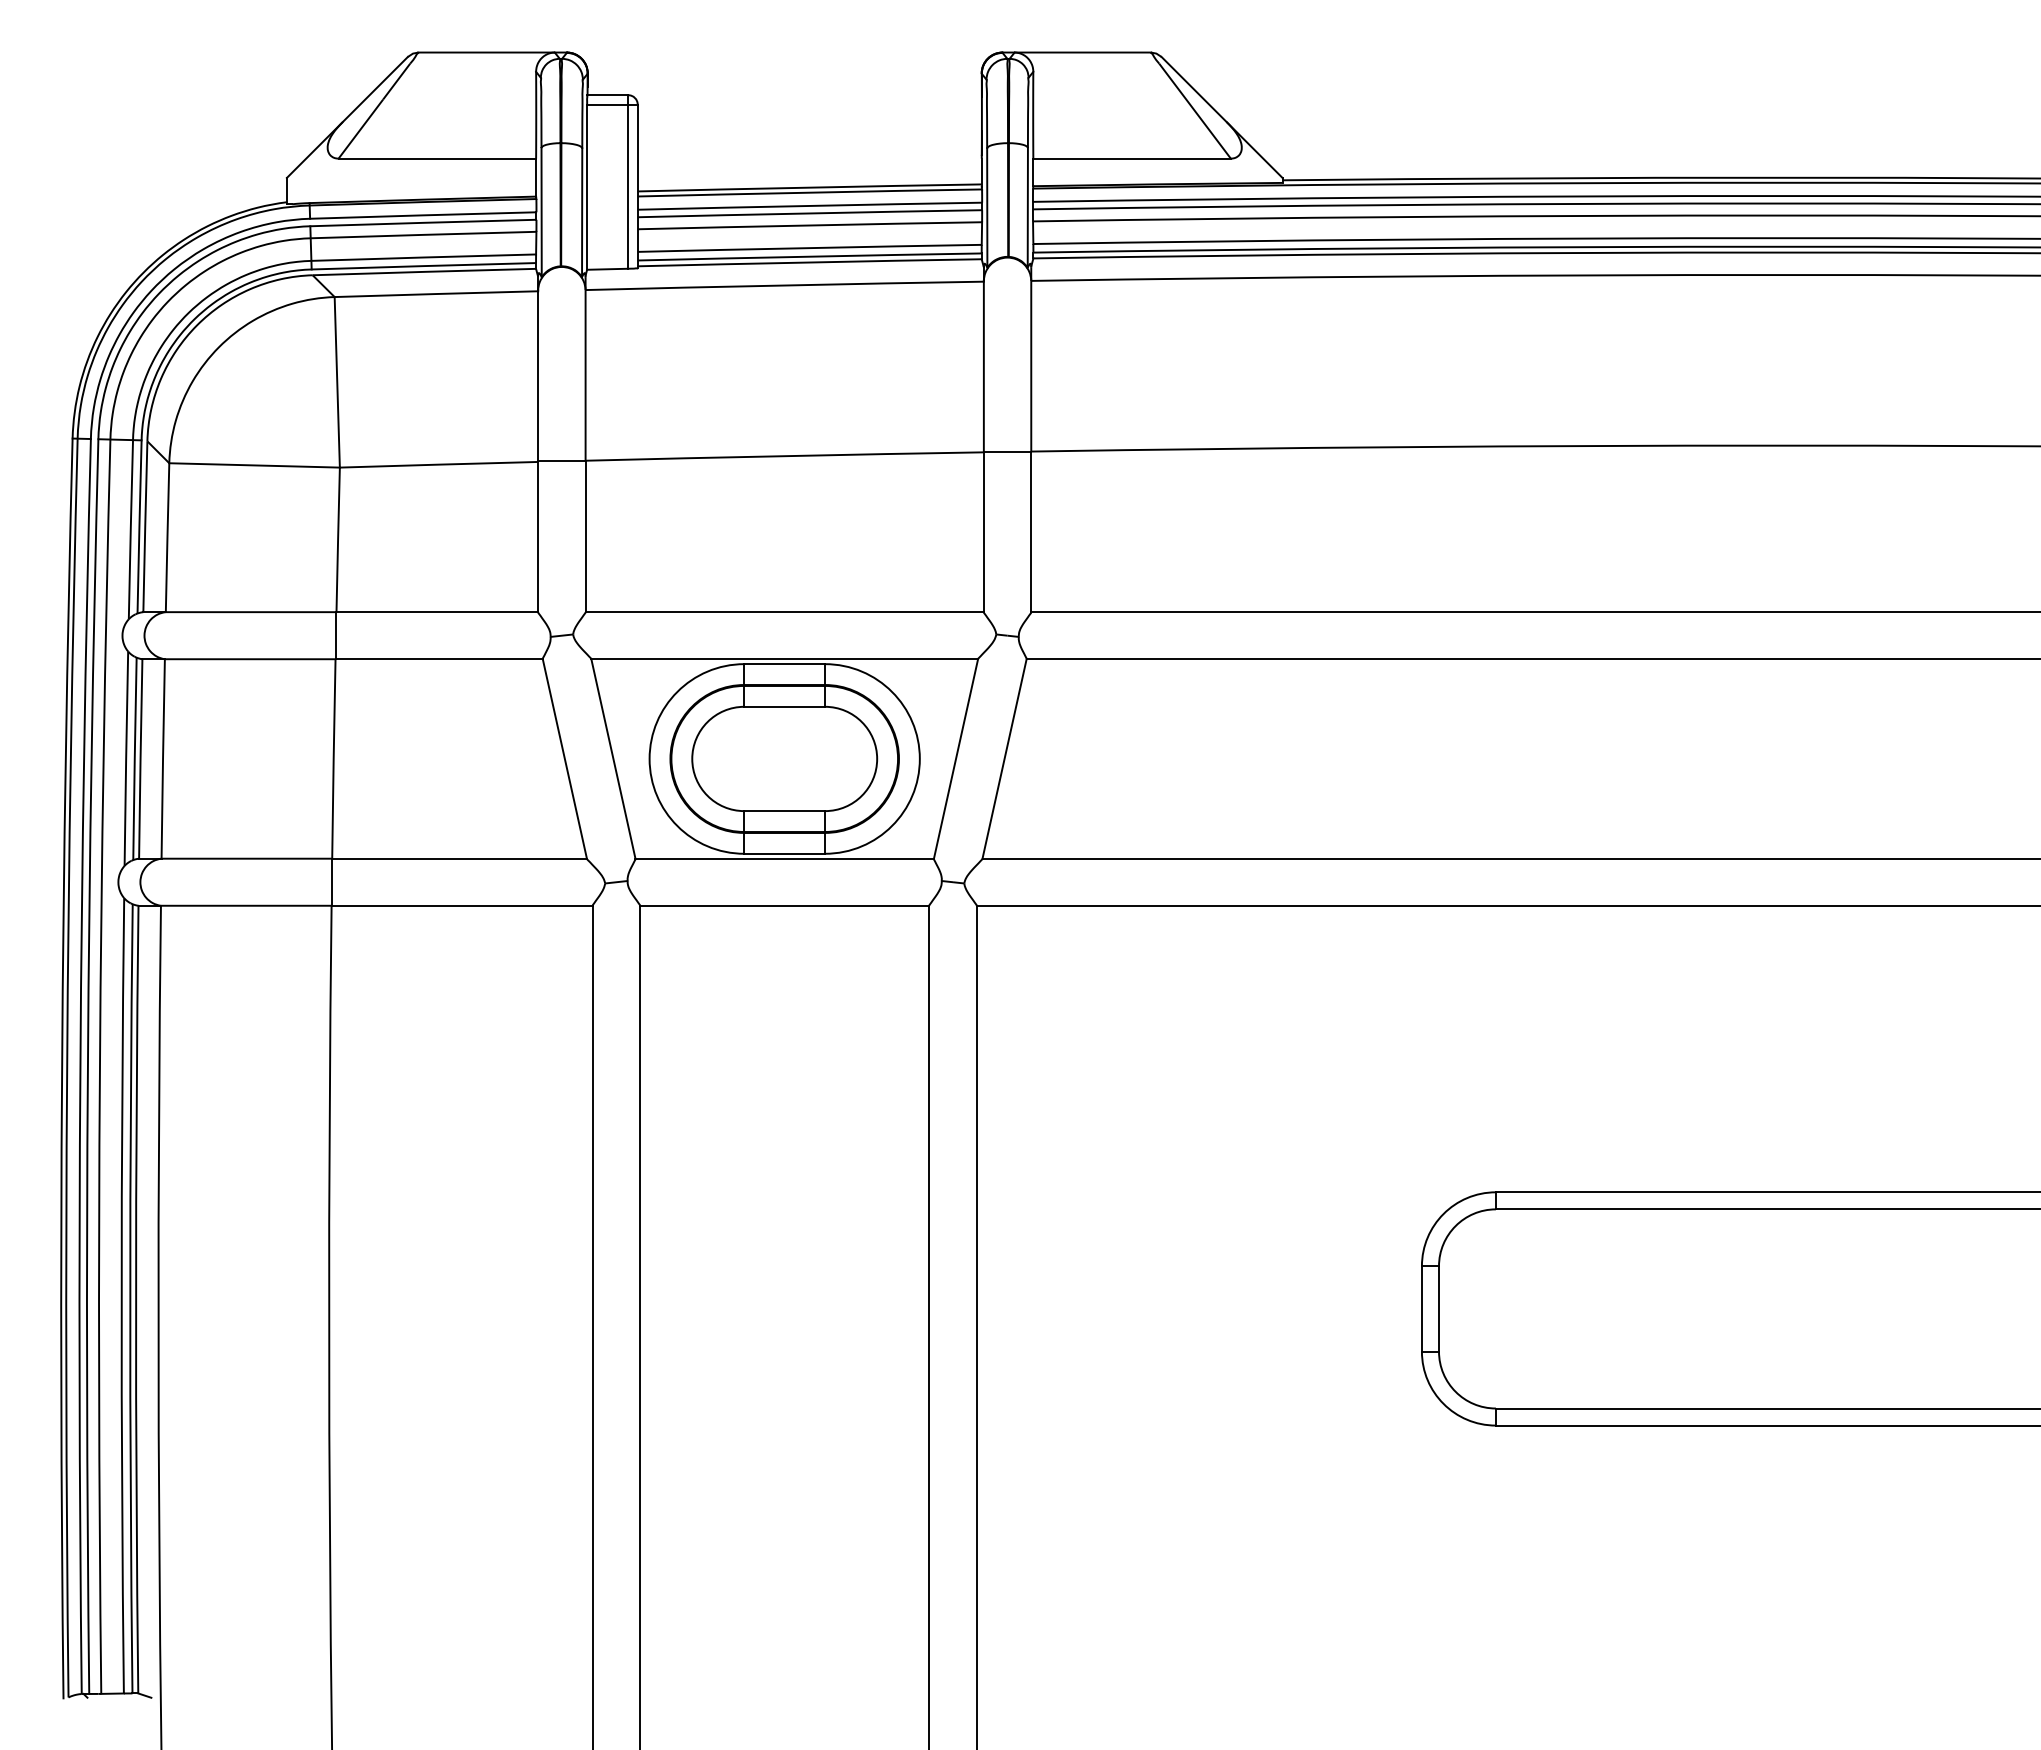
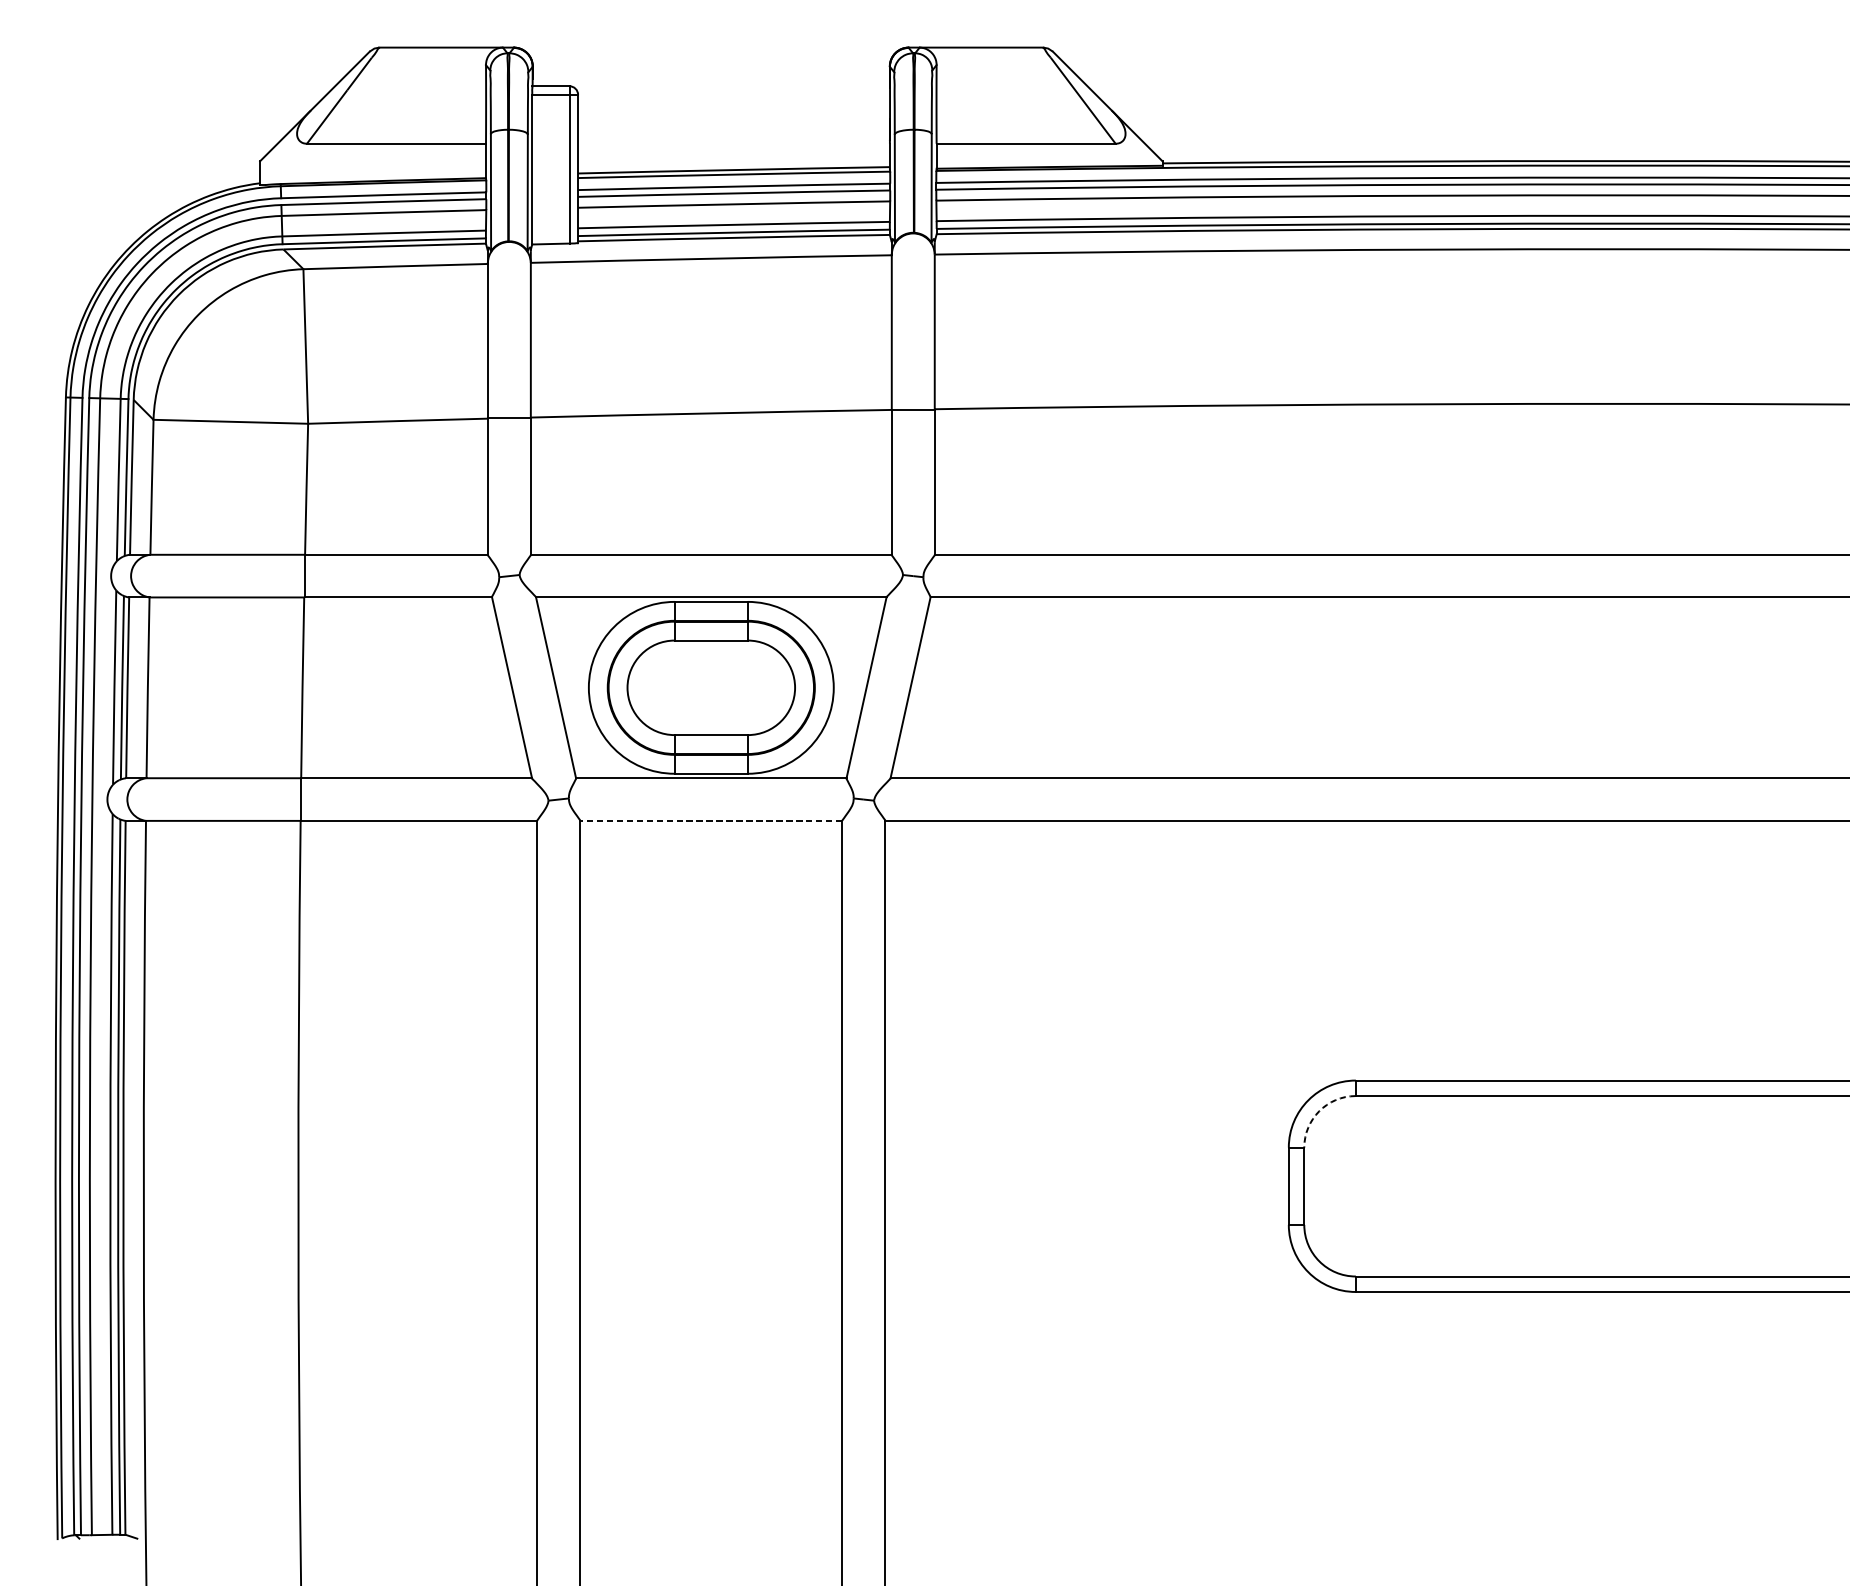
line: (784, 905) -> (711, 820), solid -> dashed
arc: (1455, 1226) -> (1319, 1111), solid -> dashed

